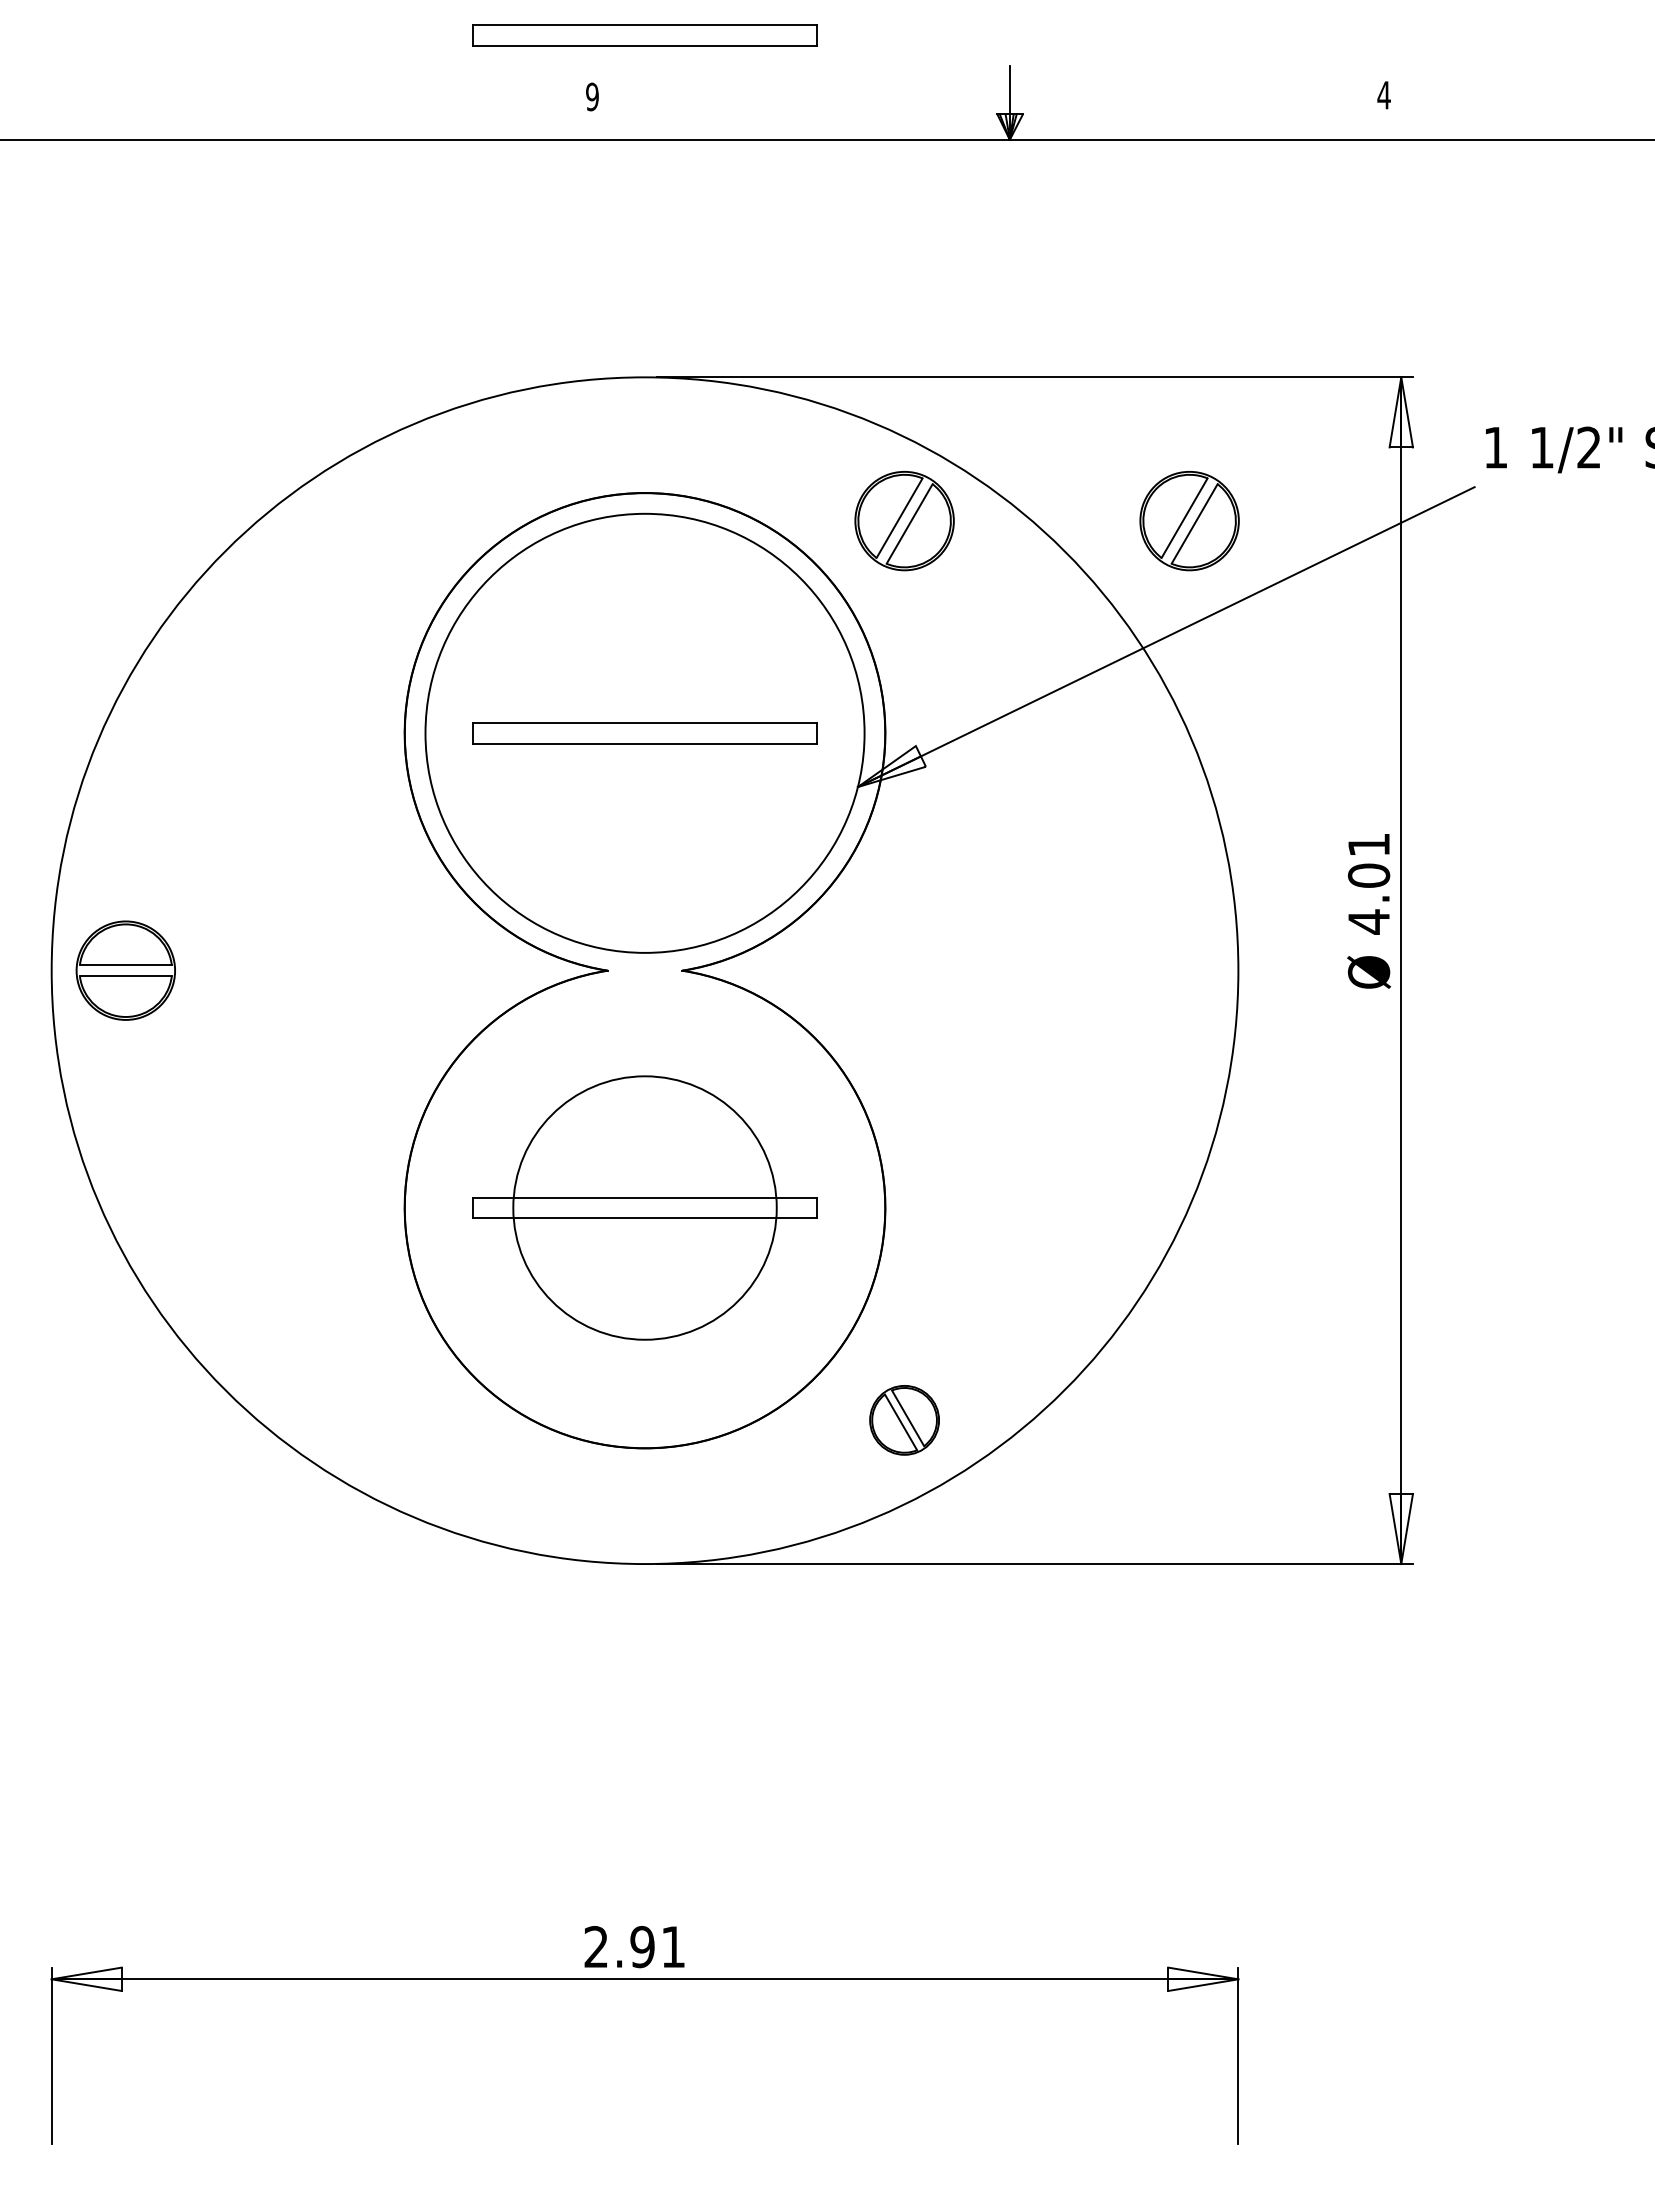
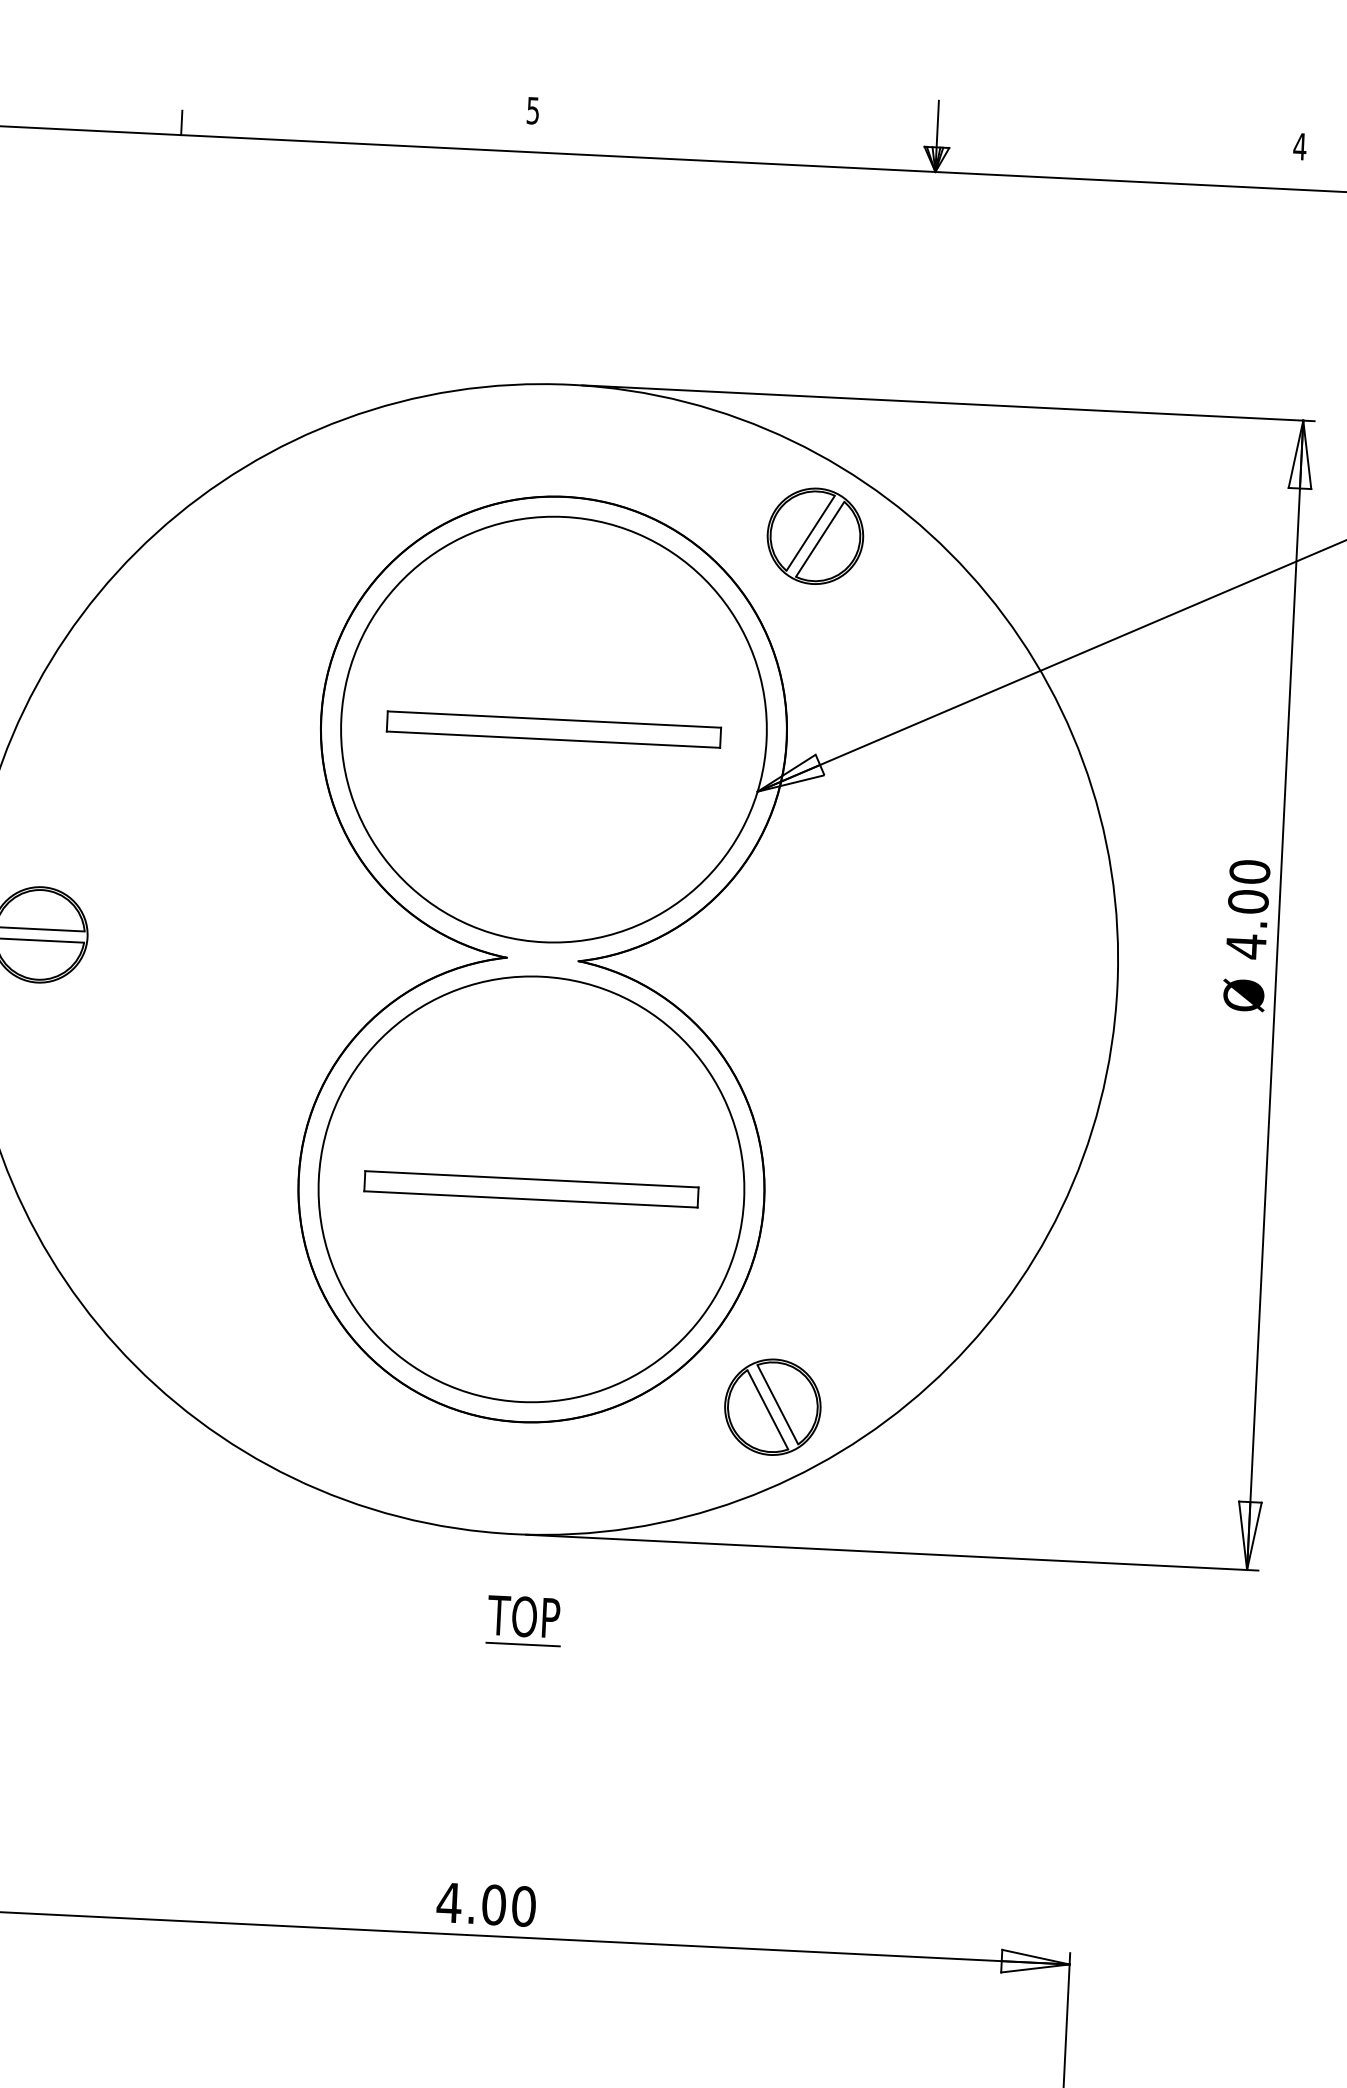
part: (644, 35) -> (586, 53), removed
text: (592, 96) -> (533, 110), 9 -> 5
line: (231, 126) -> (182, 122), added
part: (1189, 521) -> (1091, 550), removed
text: (1369, 844) -> (1250, 871), 4.01 -> 4.00
circle: (644, 1207) -> (530, 1188), size x1.67
part: (904, 1420) -> (772, 1407), size x1.43
part: (659, 1652) -> (524, 1620), added
text: (634, 1946) -> (486, 1904), 2.91 -> 4.00

